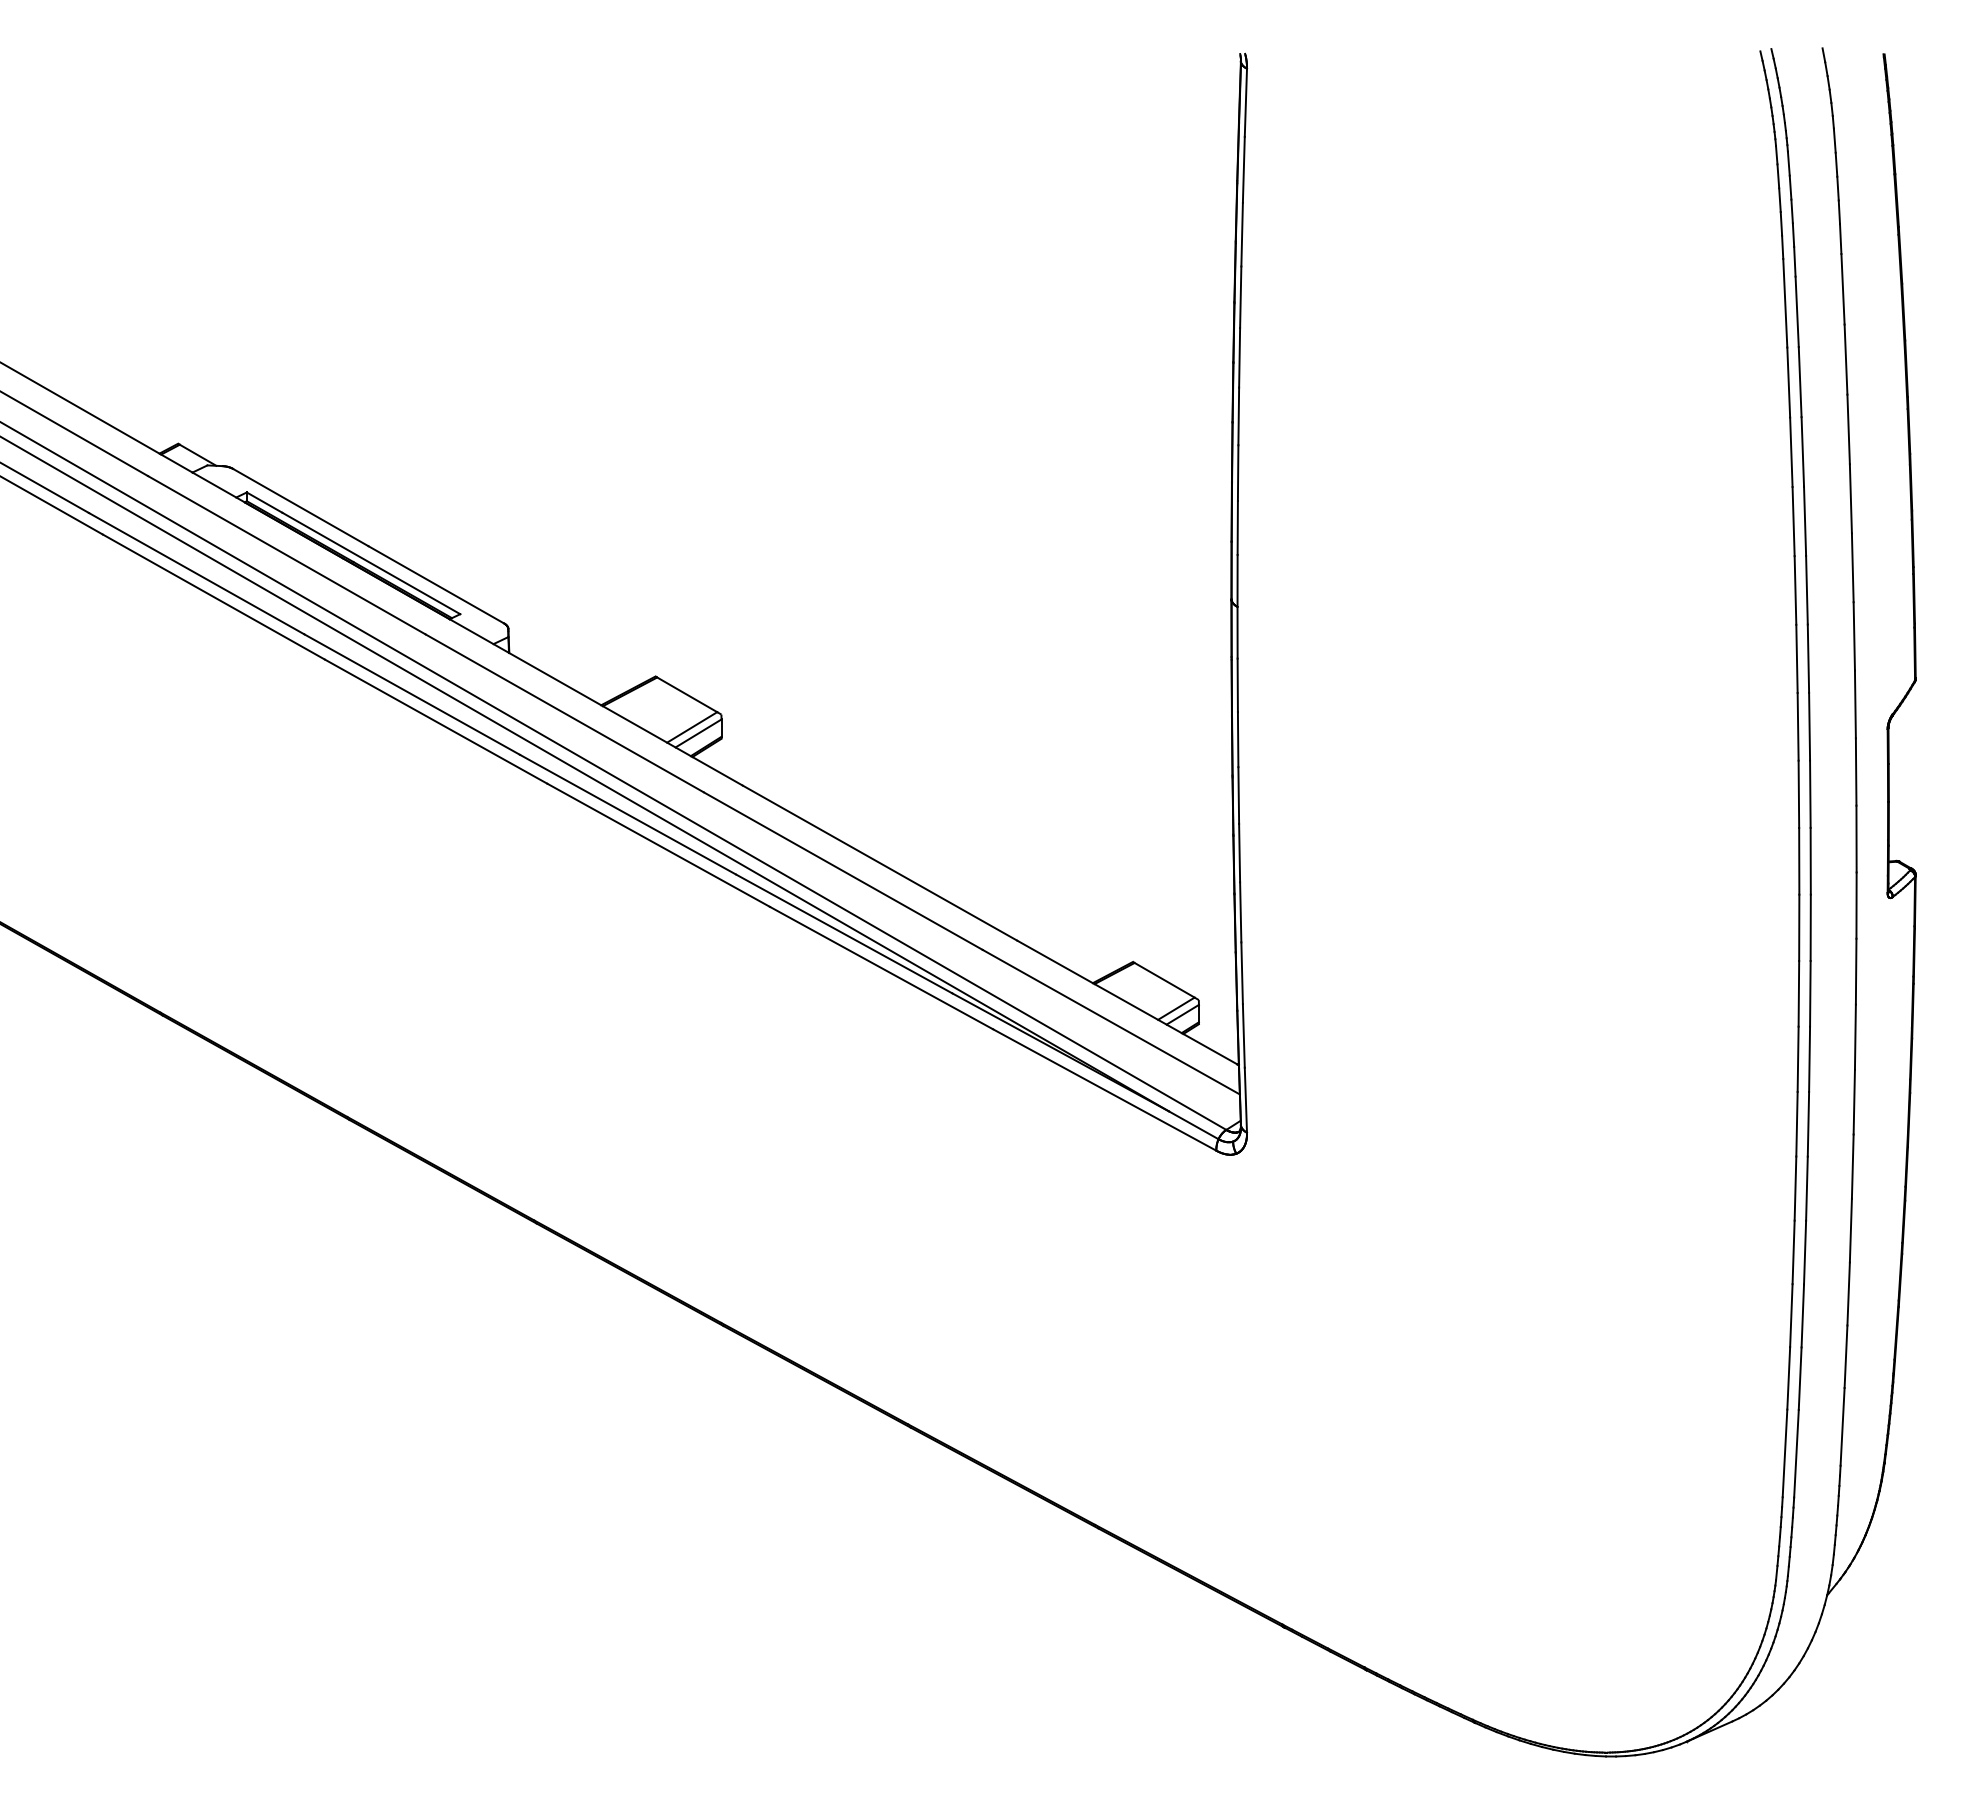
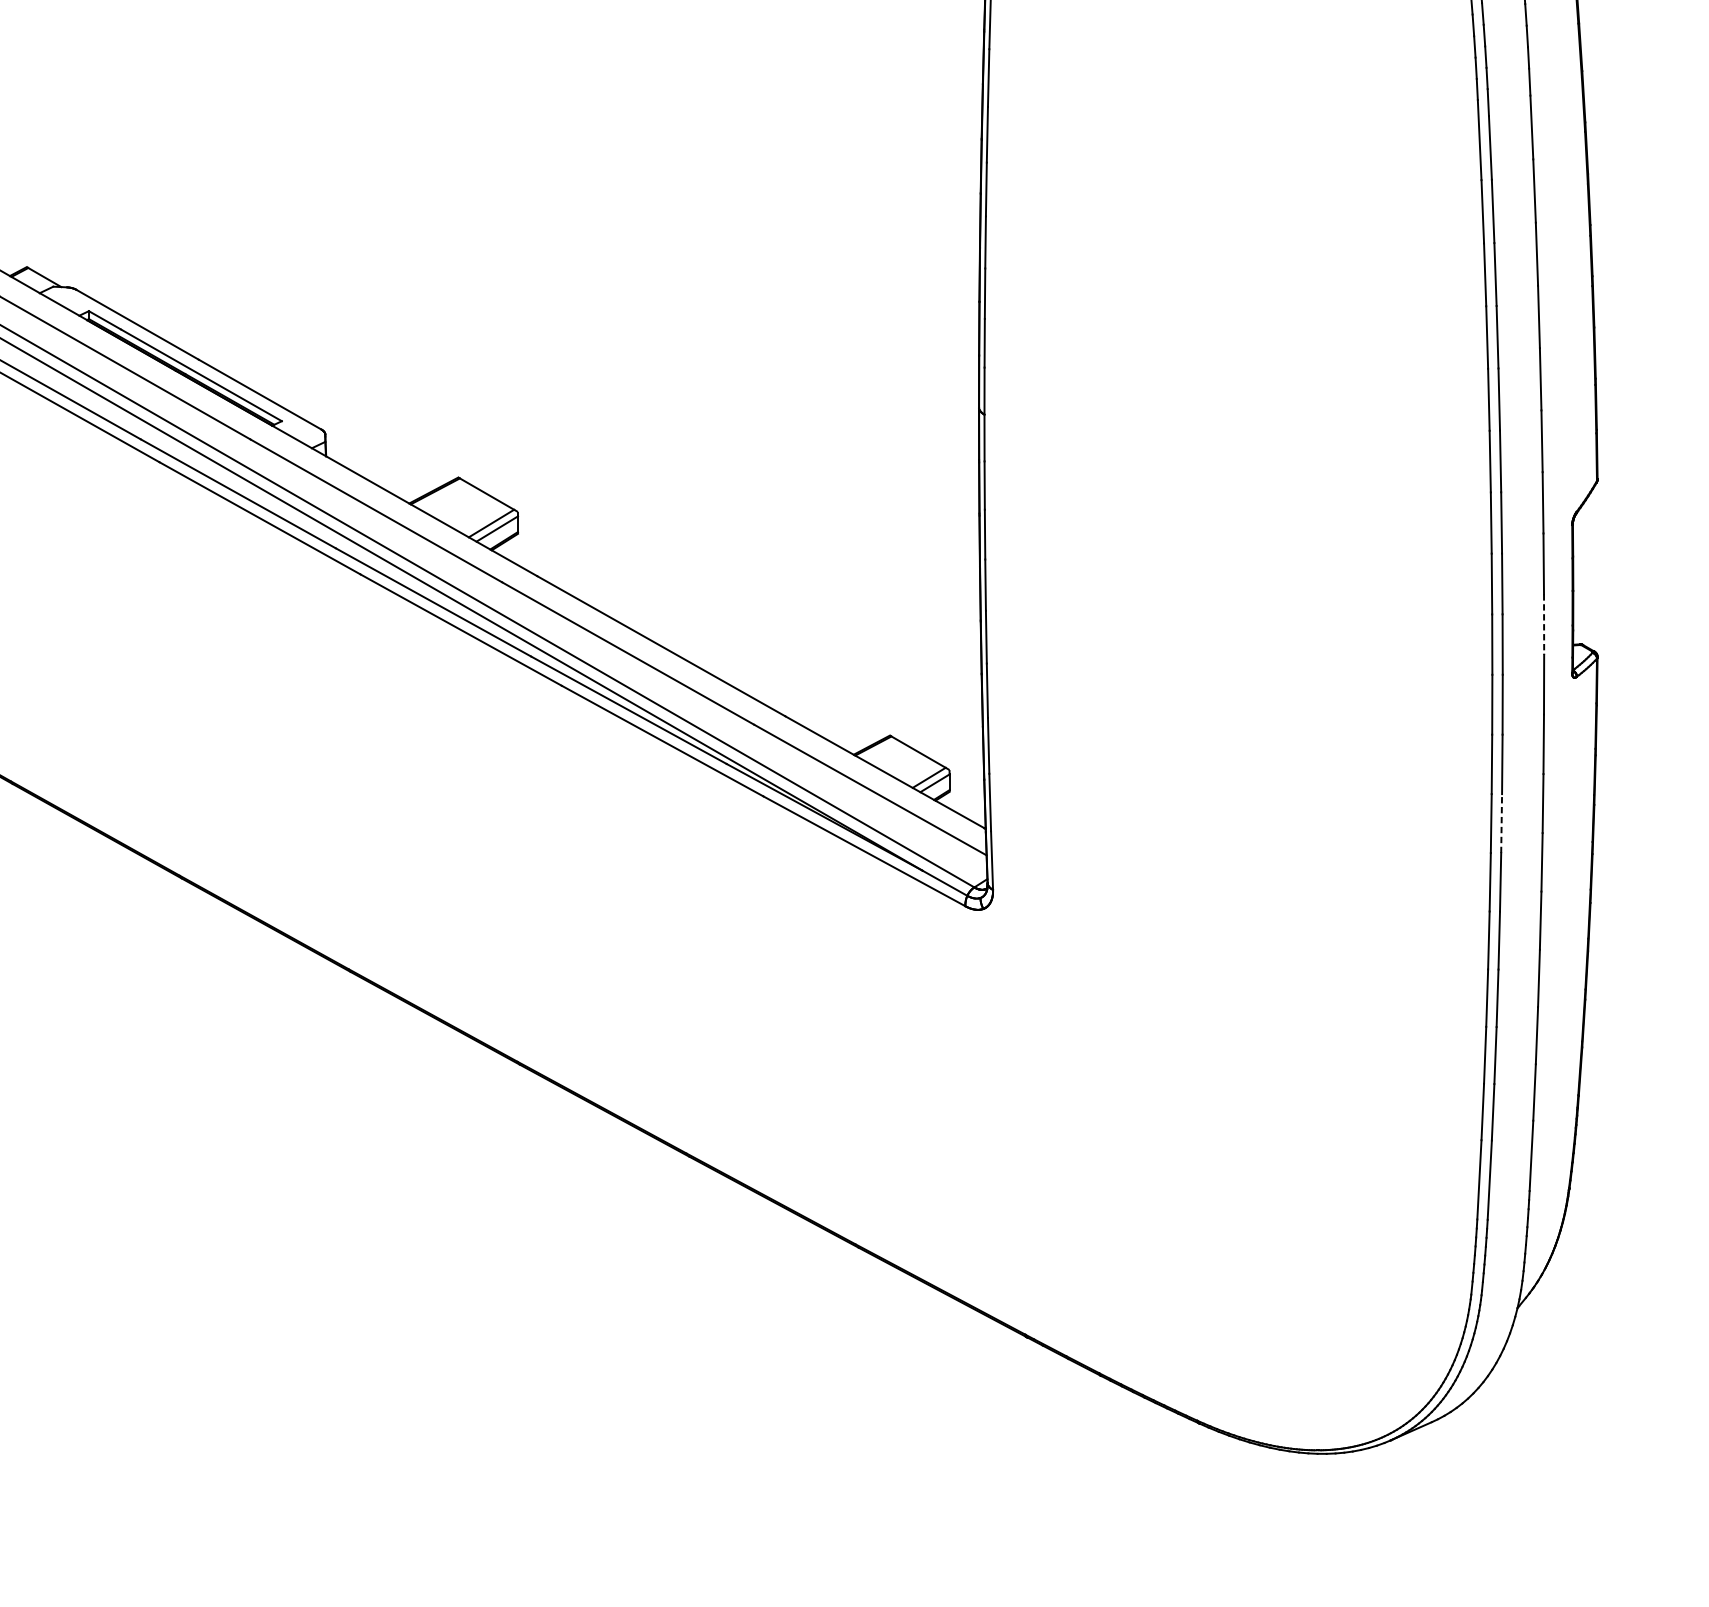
line: (1856, 839) -> (1544, 624), solid -> dashed
line: (1809, 1059) -> (1501, 823), solid -> dashed

